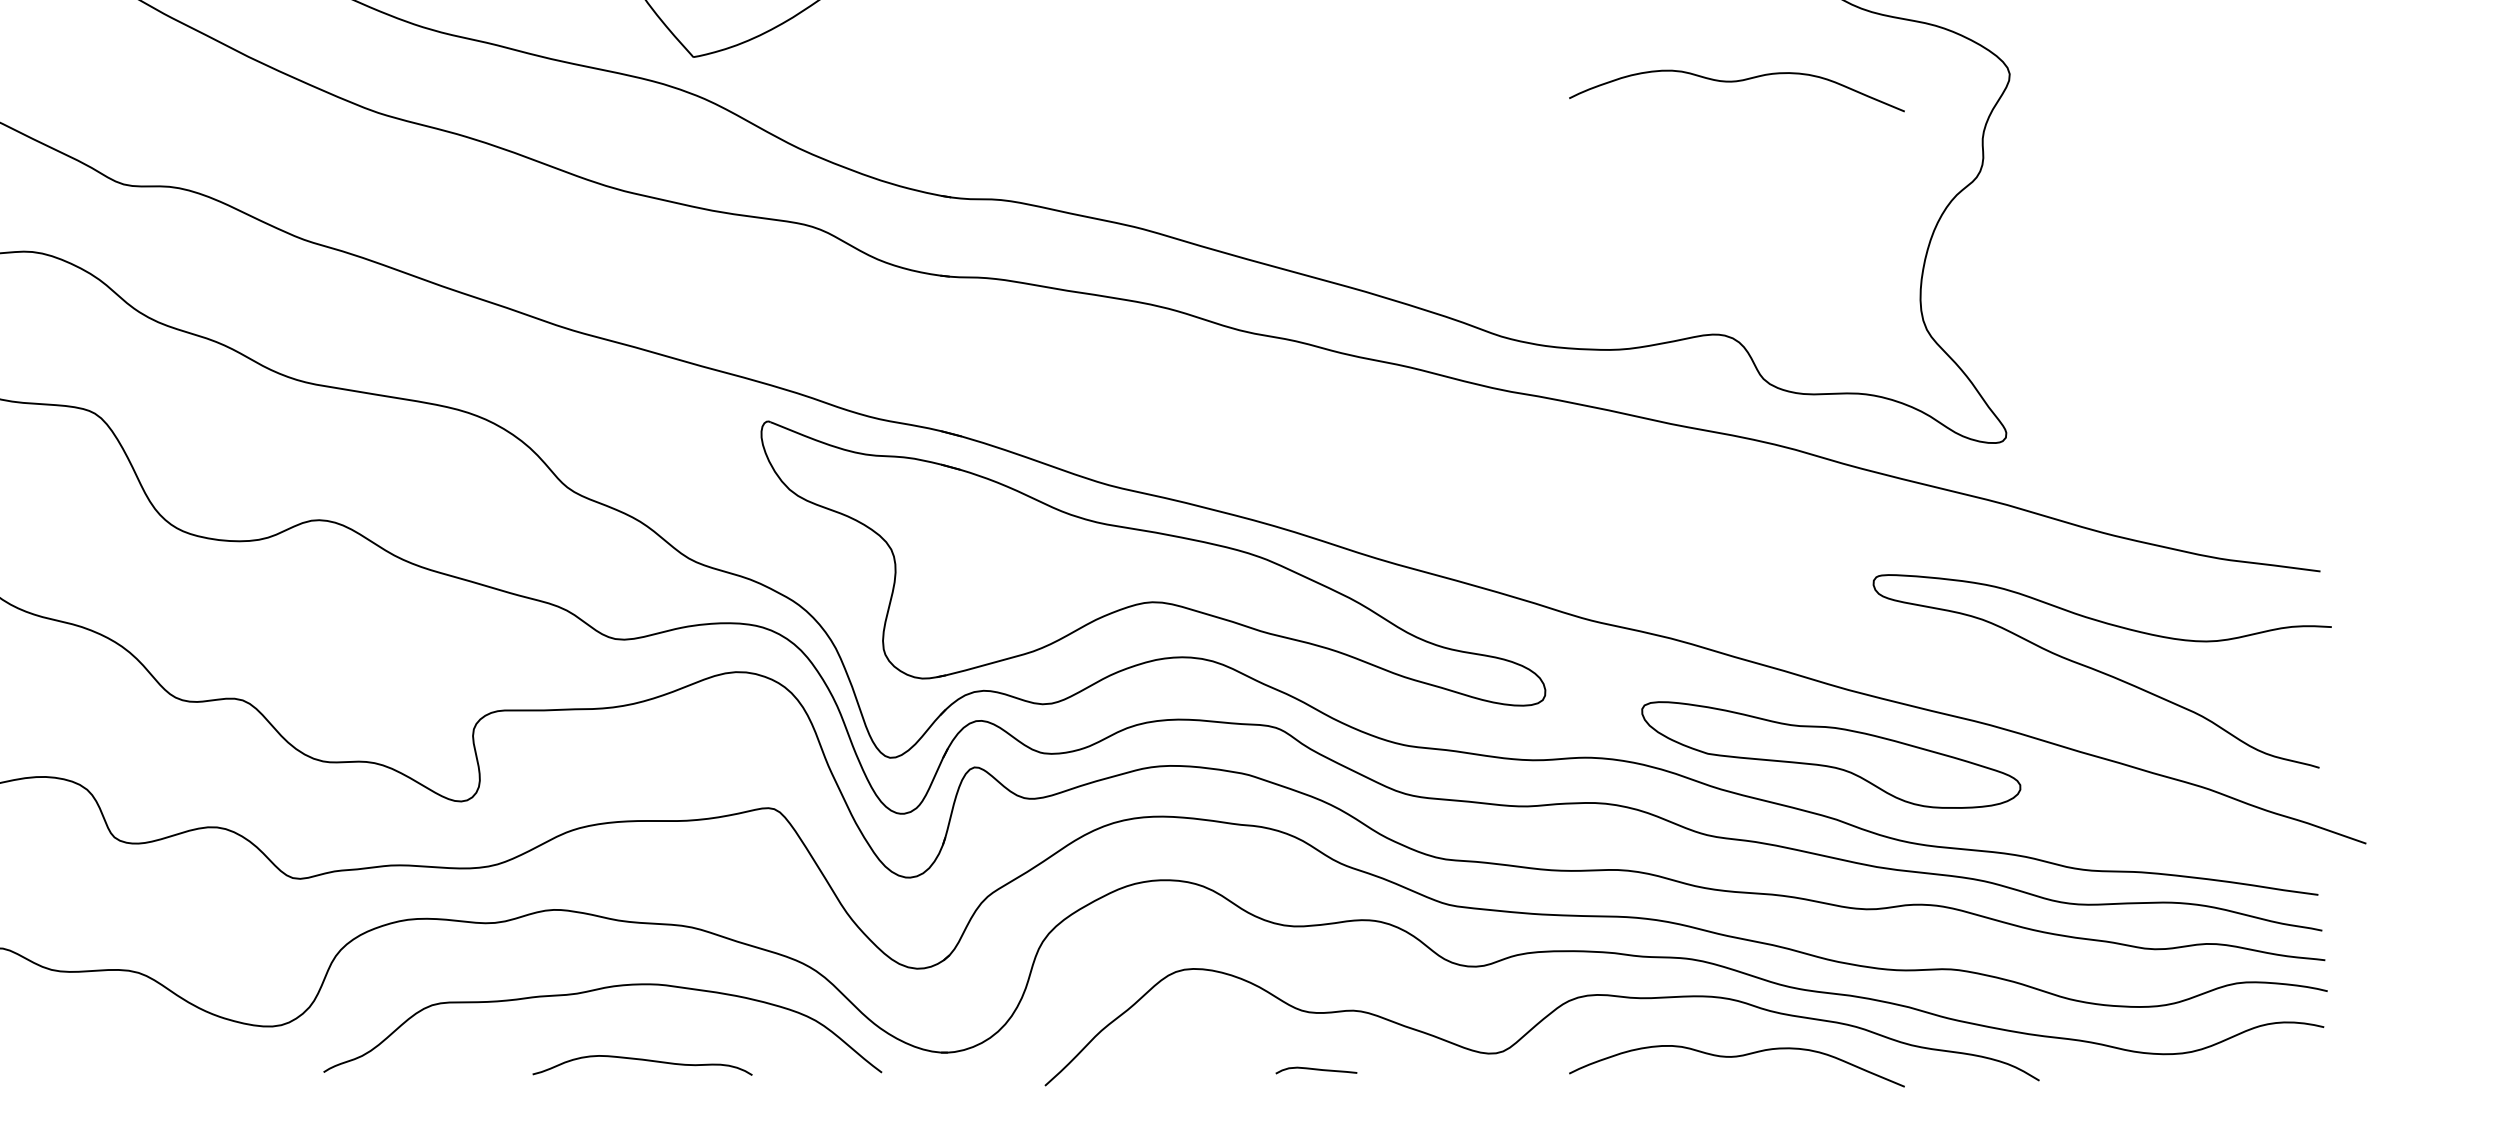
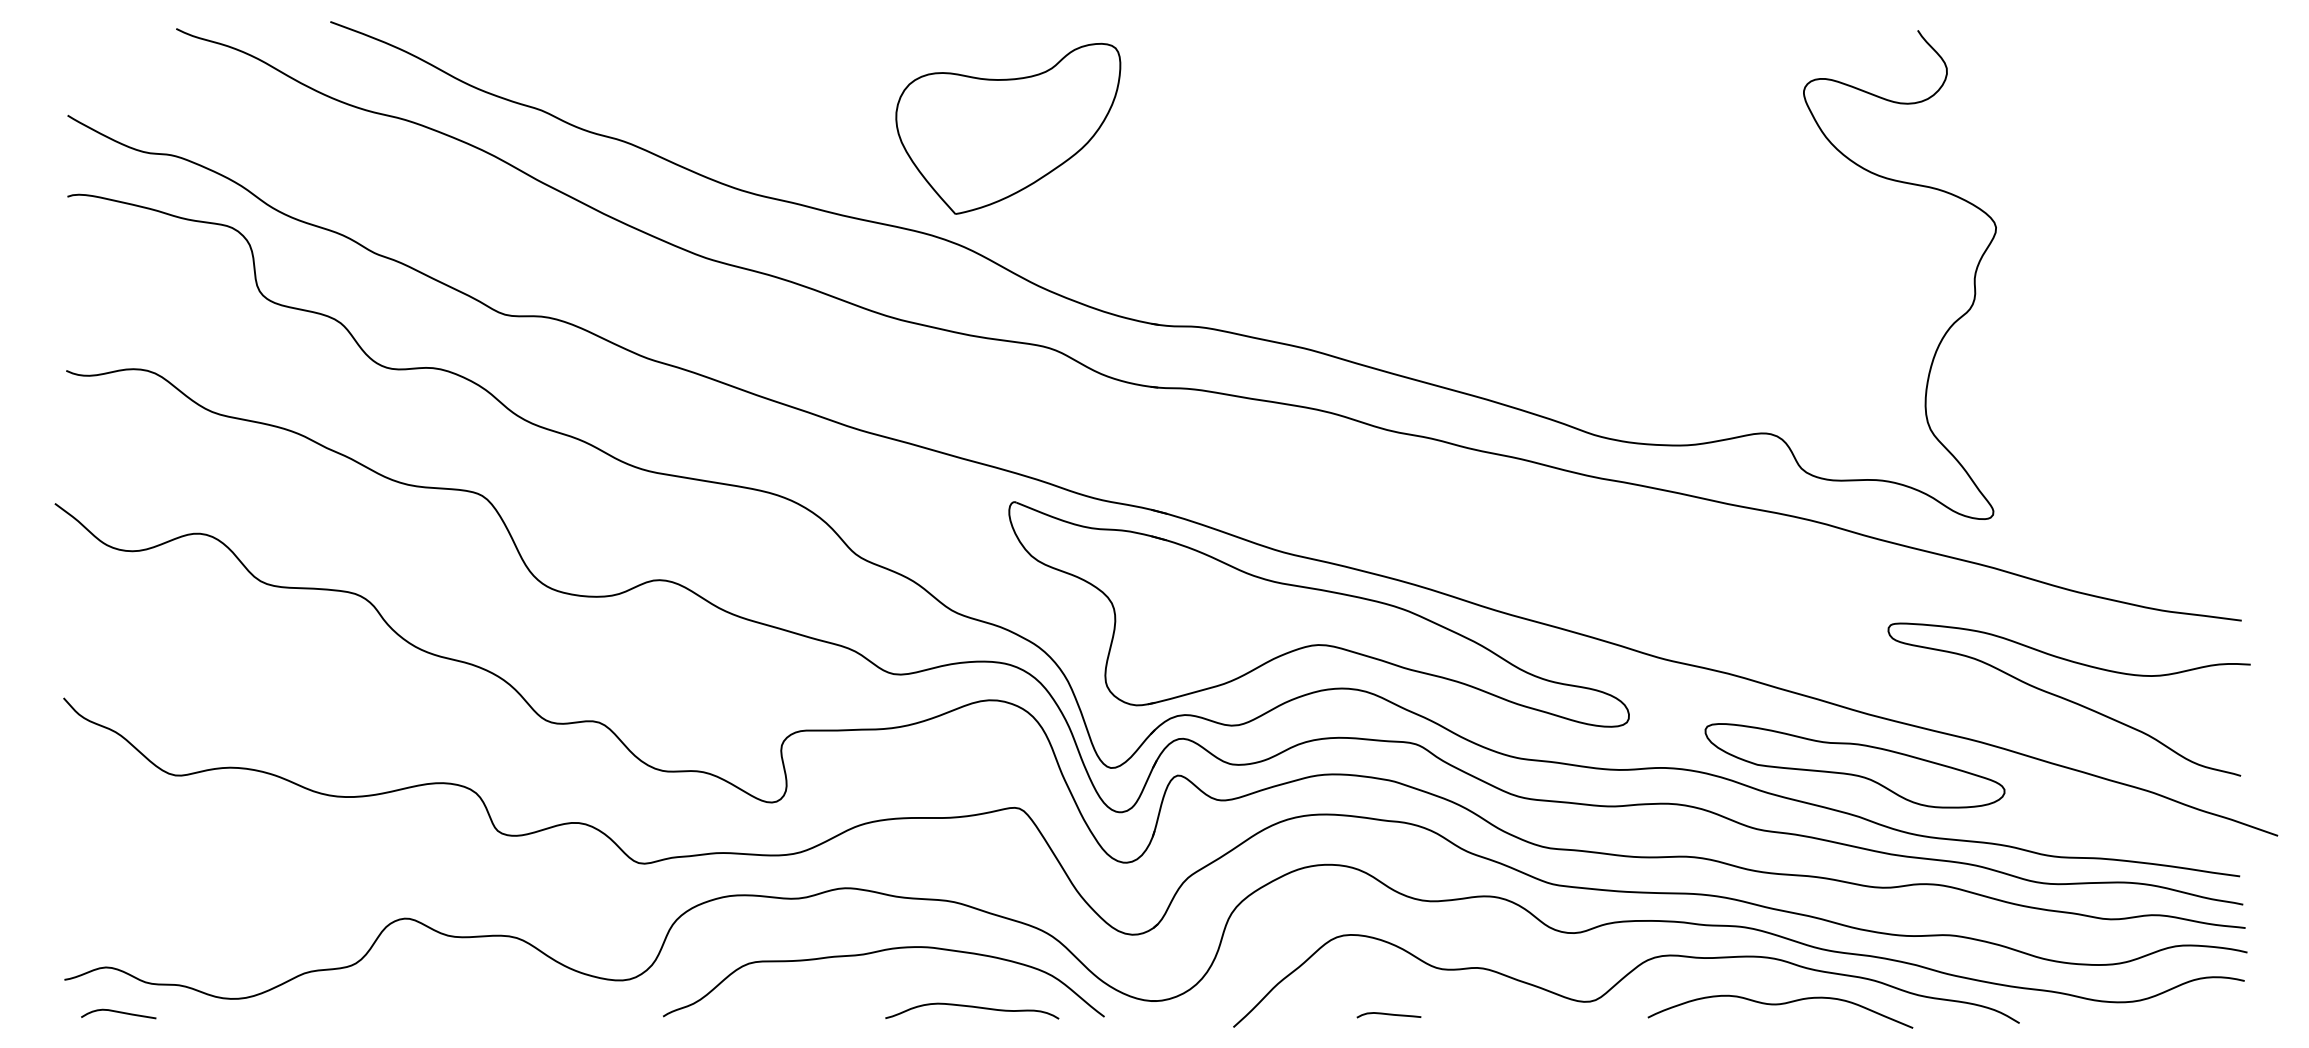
curve: (1735, 82) -> (1779, 234), removed
curve: (642, 1060) -> (972, 1007), moved
curve: (1315, 1070) -> (1388, 1015), moved

